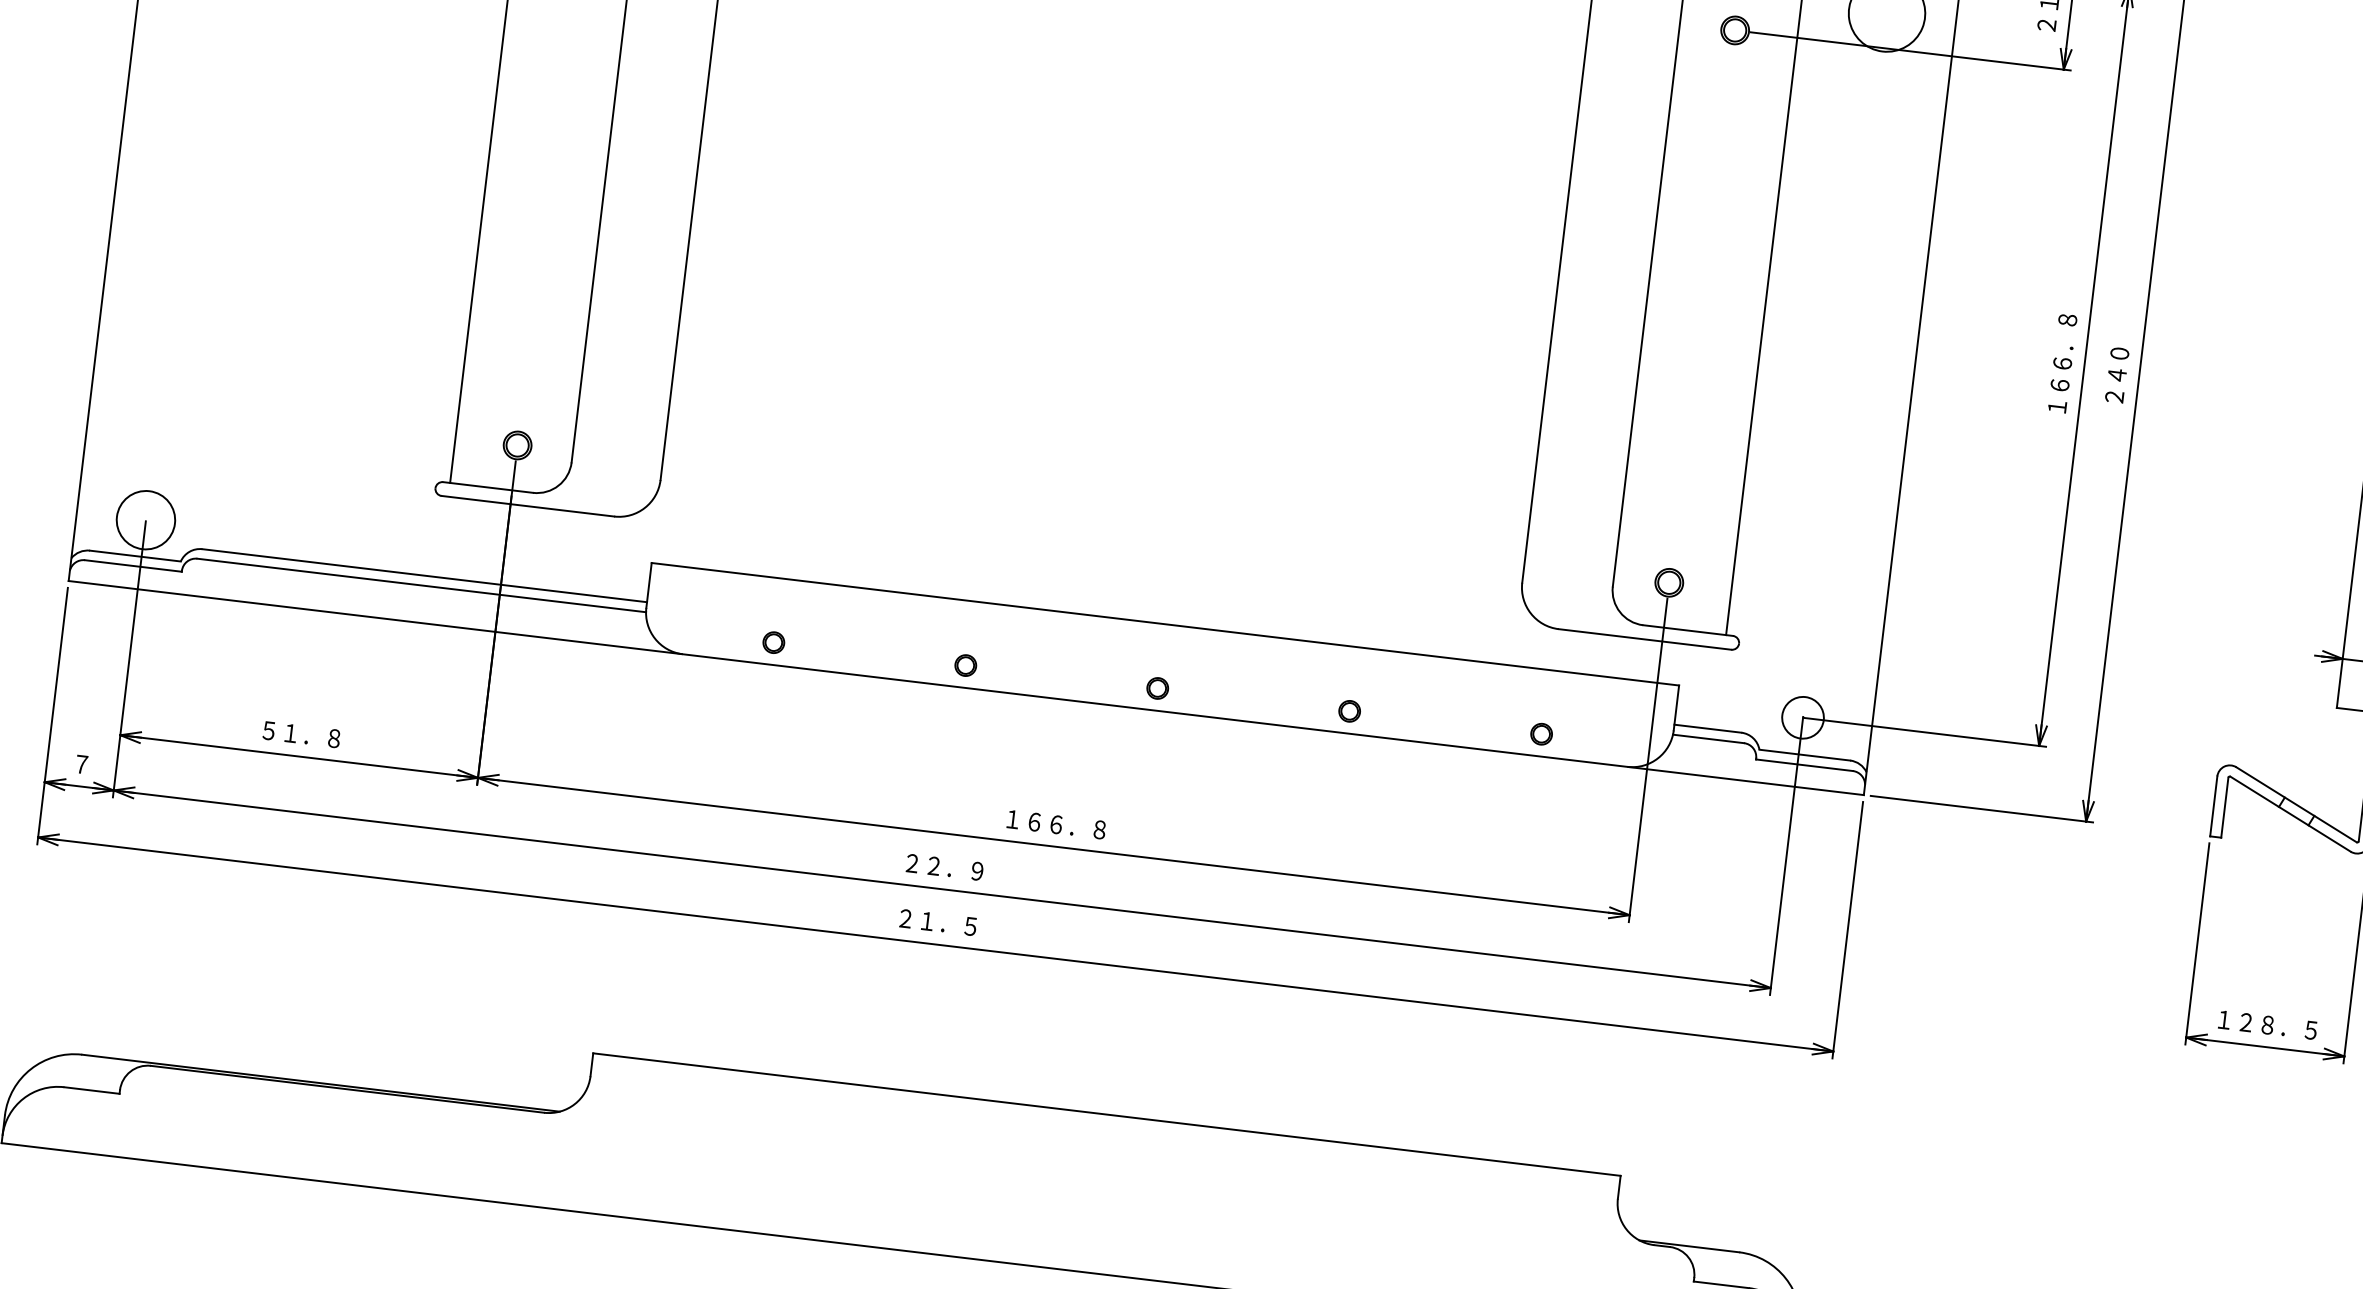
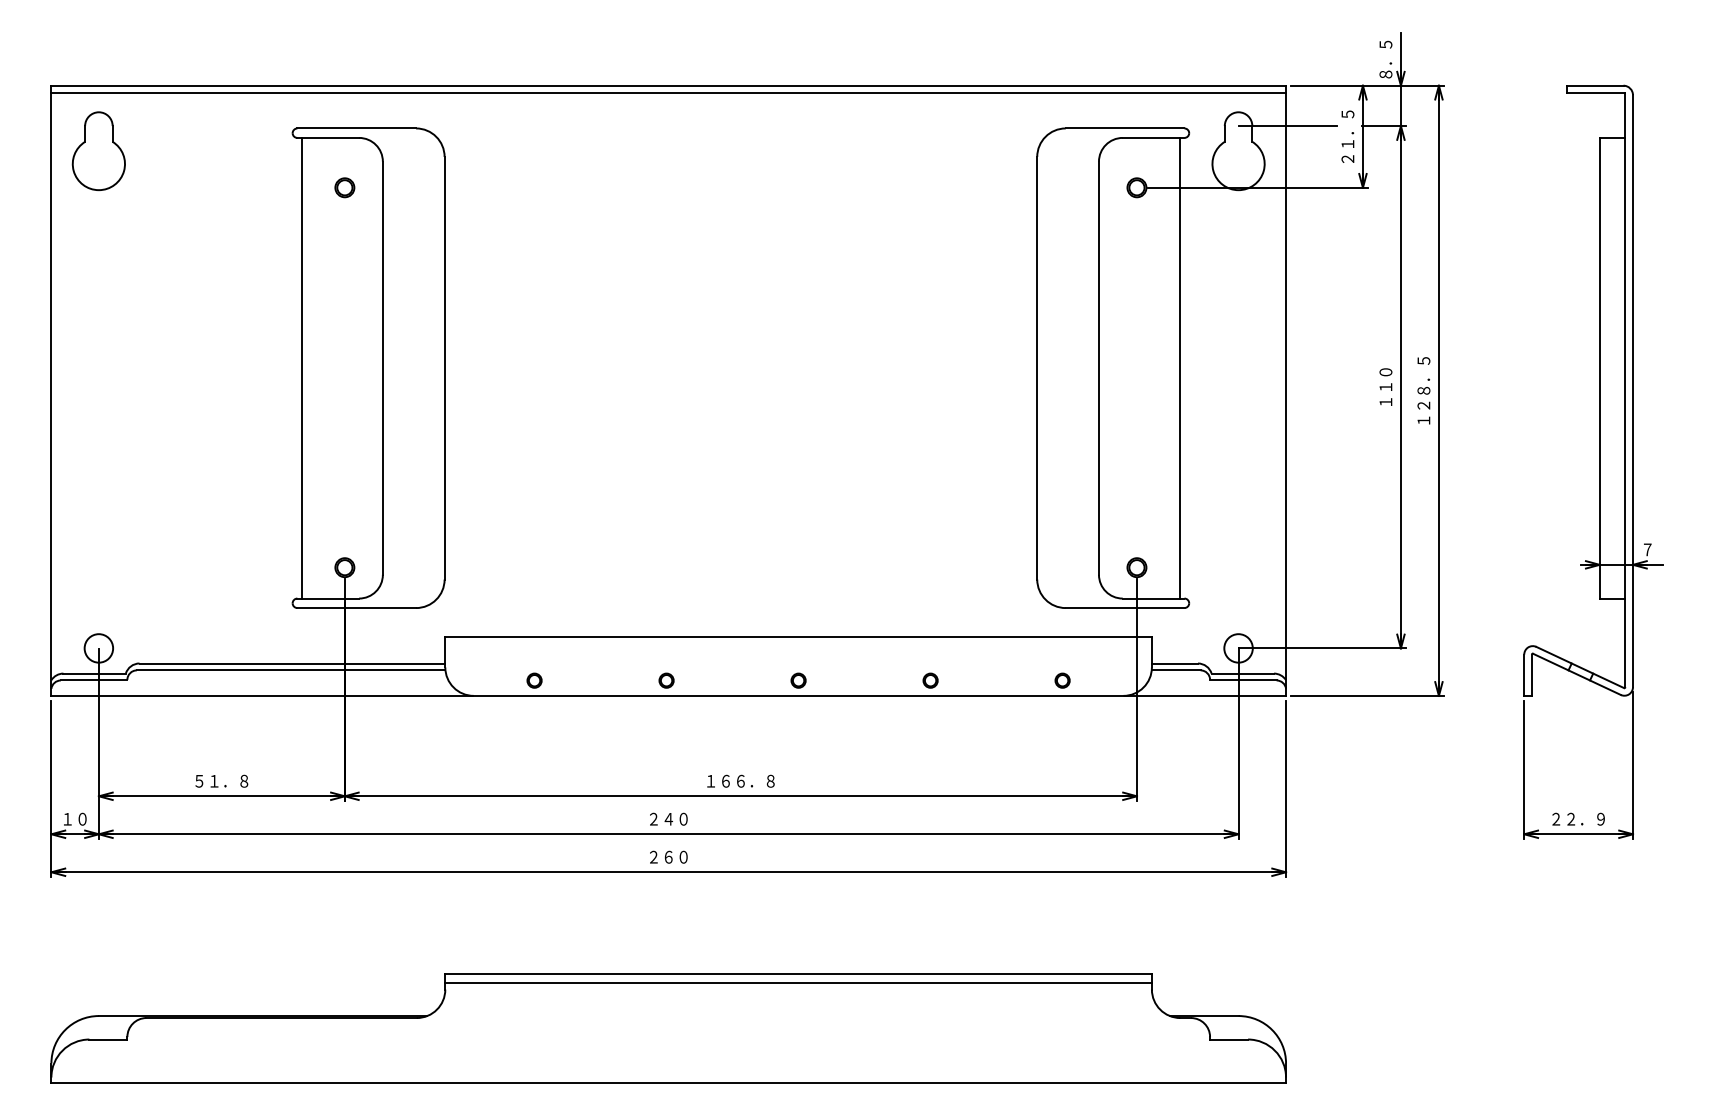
text: (2062, 362) -> (1385, 386), １６６．８ -> １１０
text: (2116, 374) -> (1423, 390), ２４０ -> １２８．５
circle: (145, 520) -> (98, 648), size x0.71
text: (82, 763) -> (75, 818), ７ -> １０
text: (944, 866) -> (668, 818), ２２．９ -> ２４０
text: (938, 921) -> (668, 856), ２１．５ -> ２６０
text: (2267, 1024) -> (1578, 818), １２８．５ -> ２２．９
line: (1105, 1128) -> (798, 983), added

